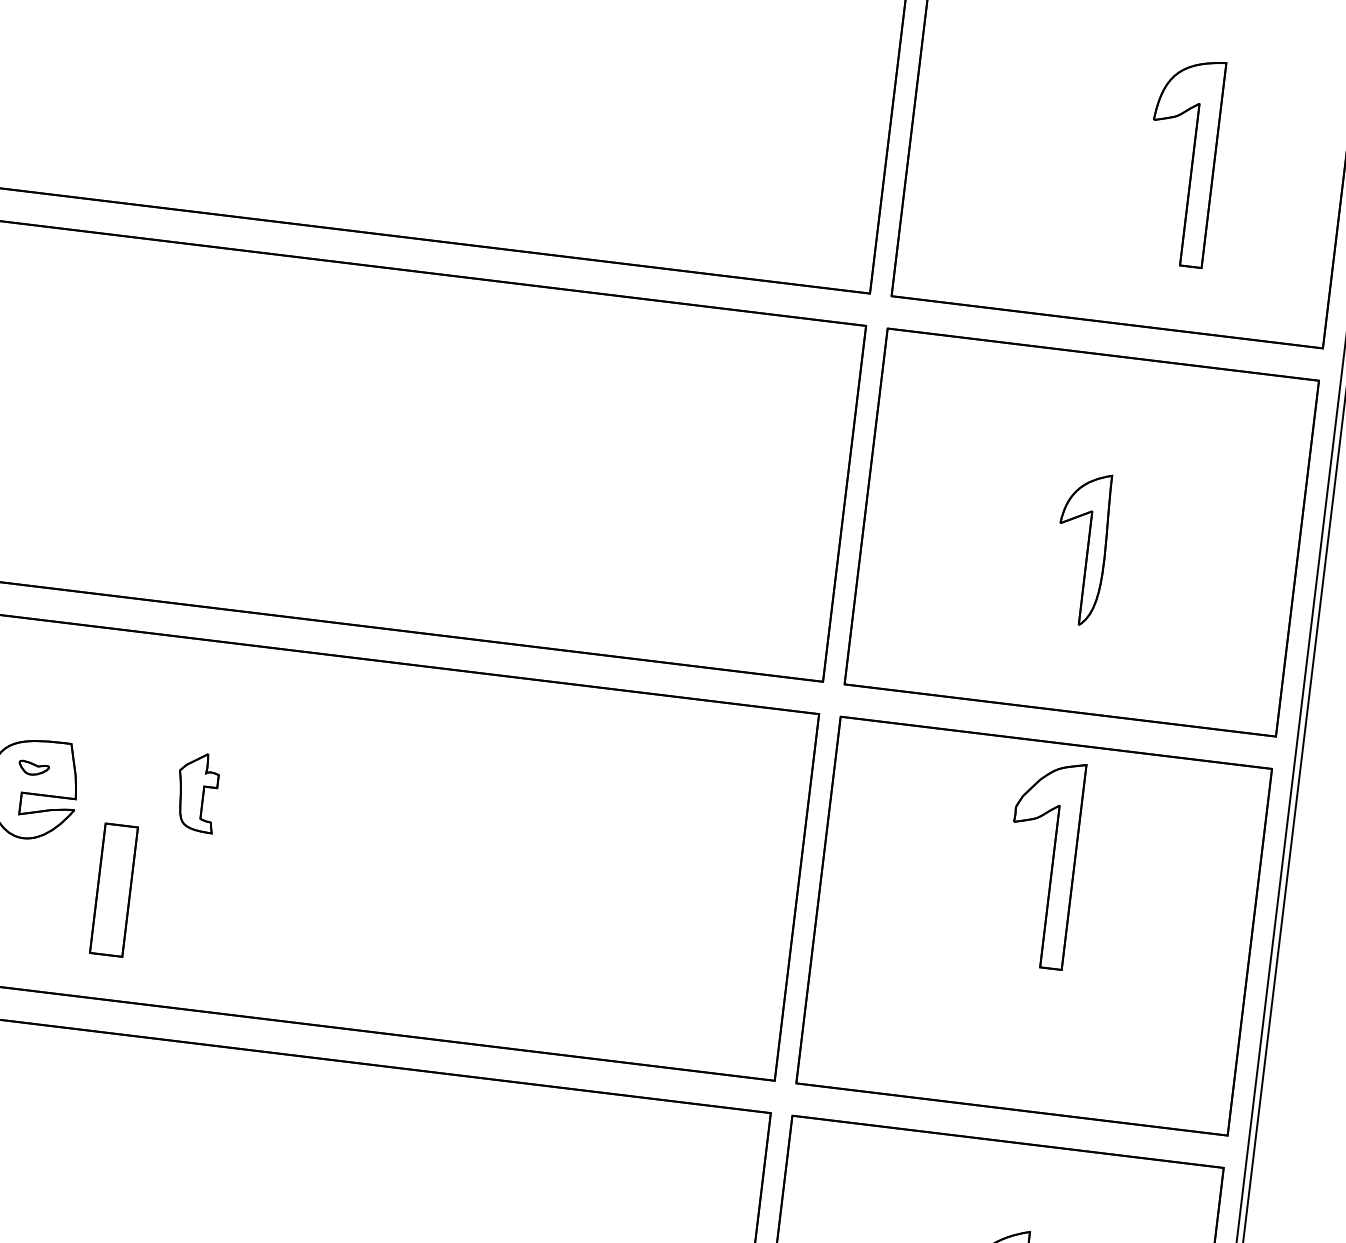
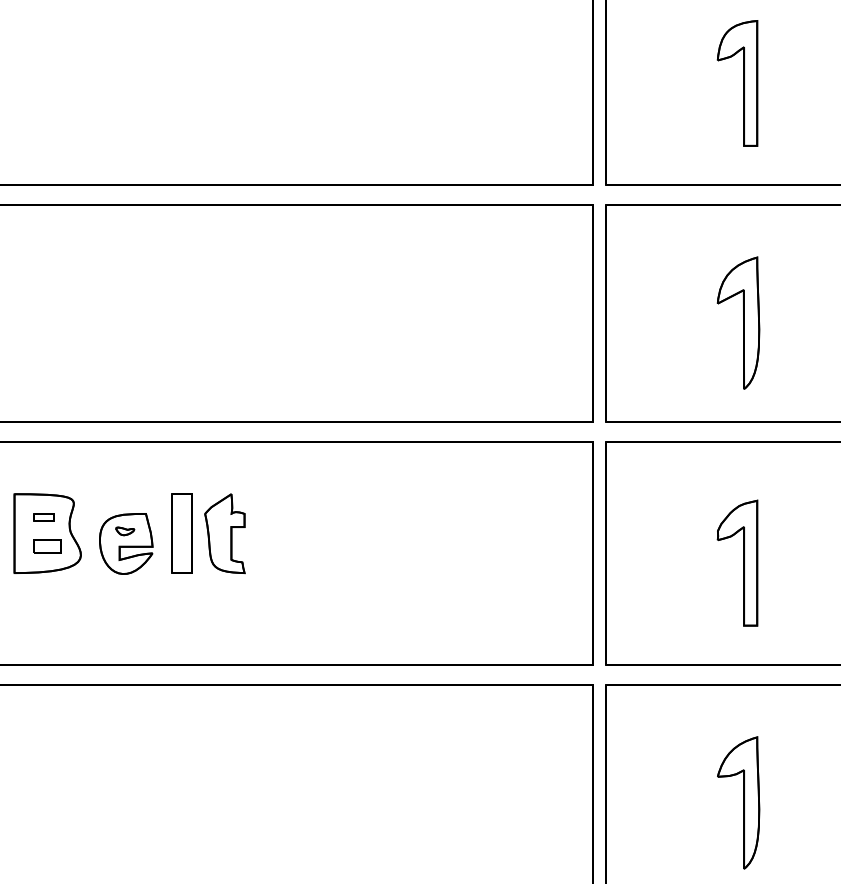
part: (1181, 161) -> (737, 83), moved
part: (1081, 547) -> (738, 322), size x1.43
part: (196, 791) -> (224, 533), size x1.67
part: (1041, 862) -> (737, 562), moved
part: (112, 889) -> (181, 533), moved

